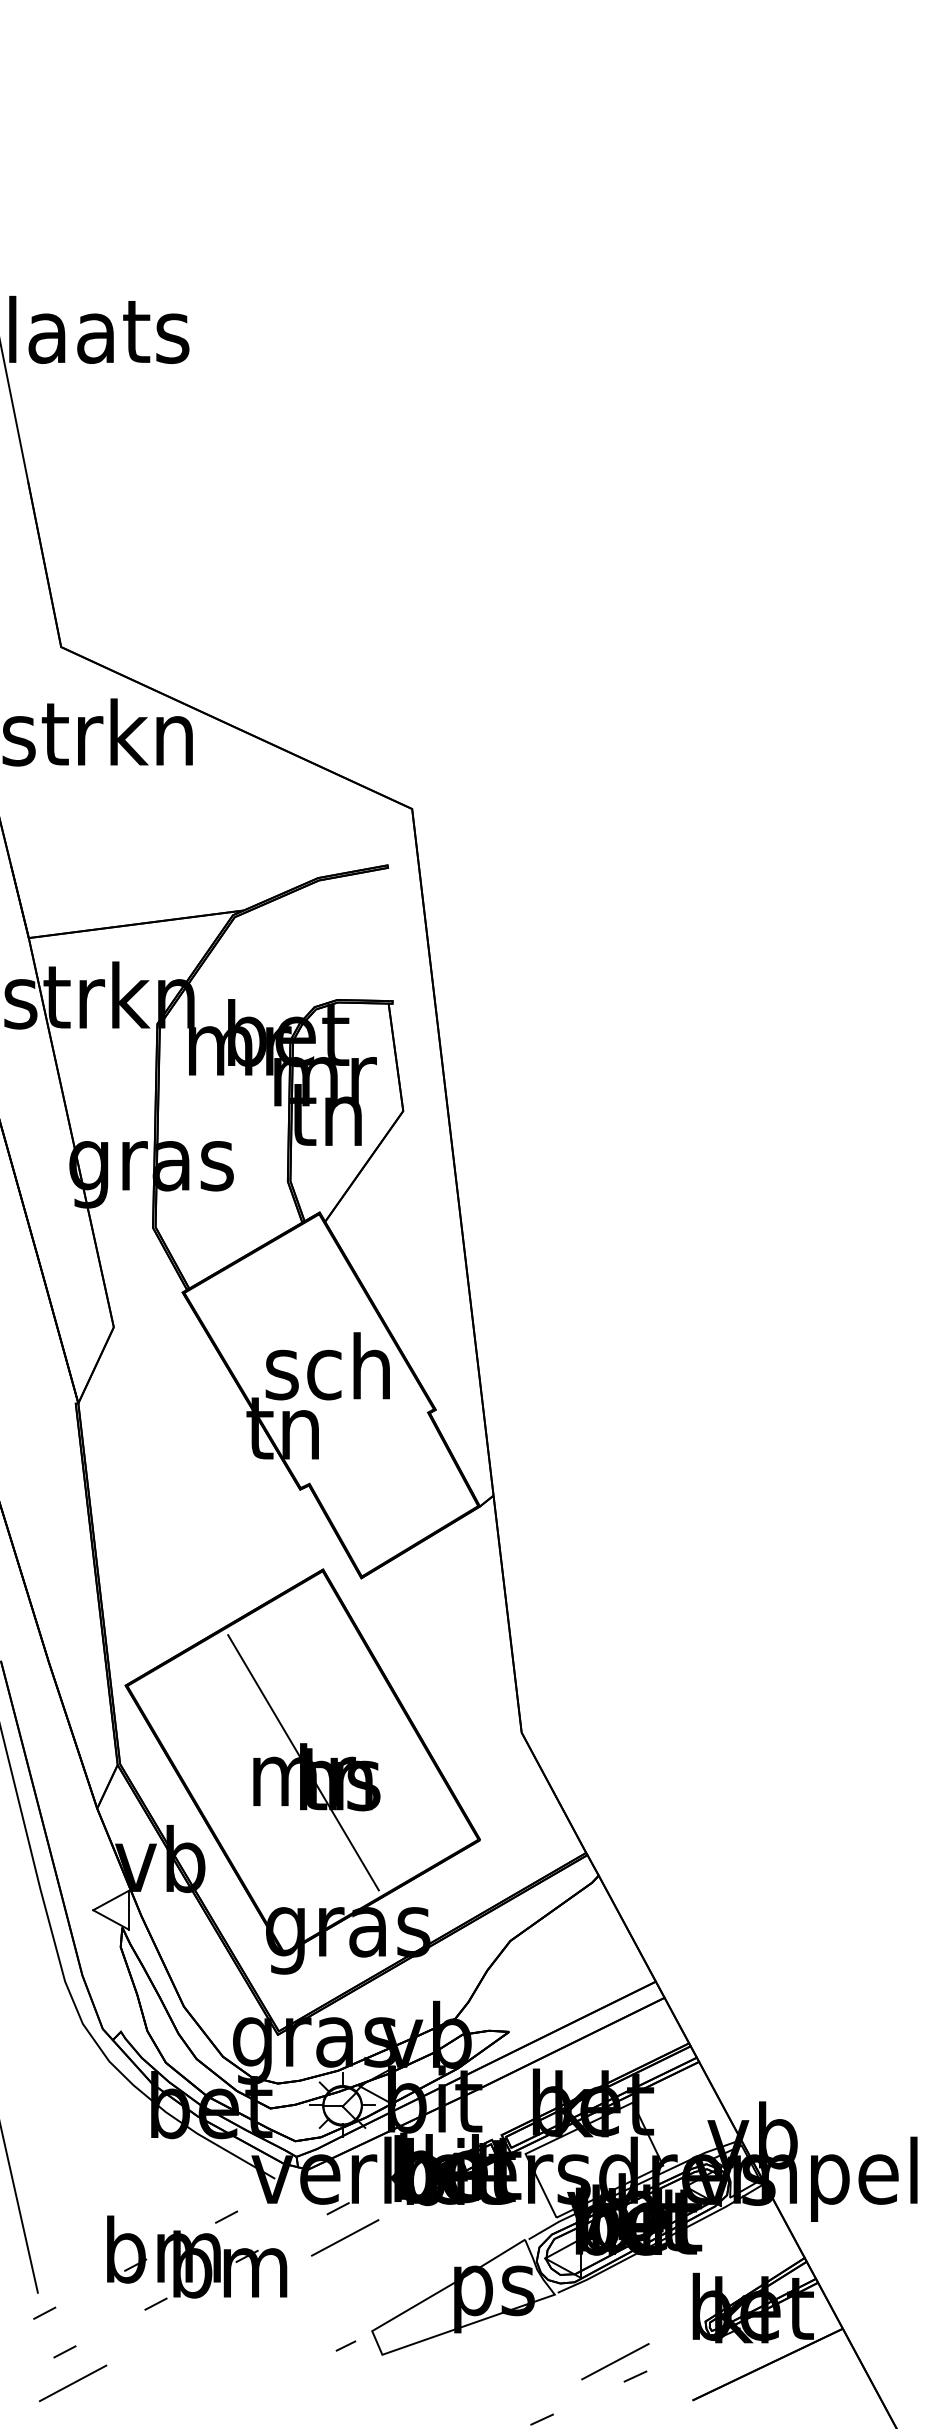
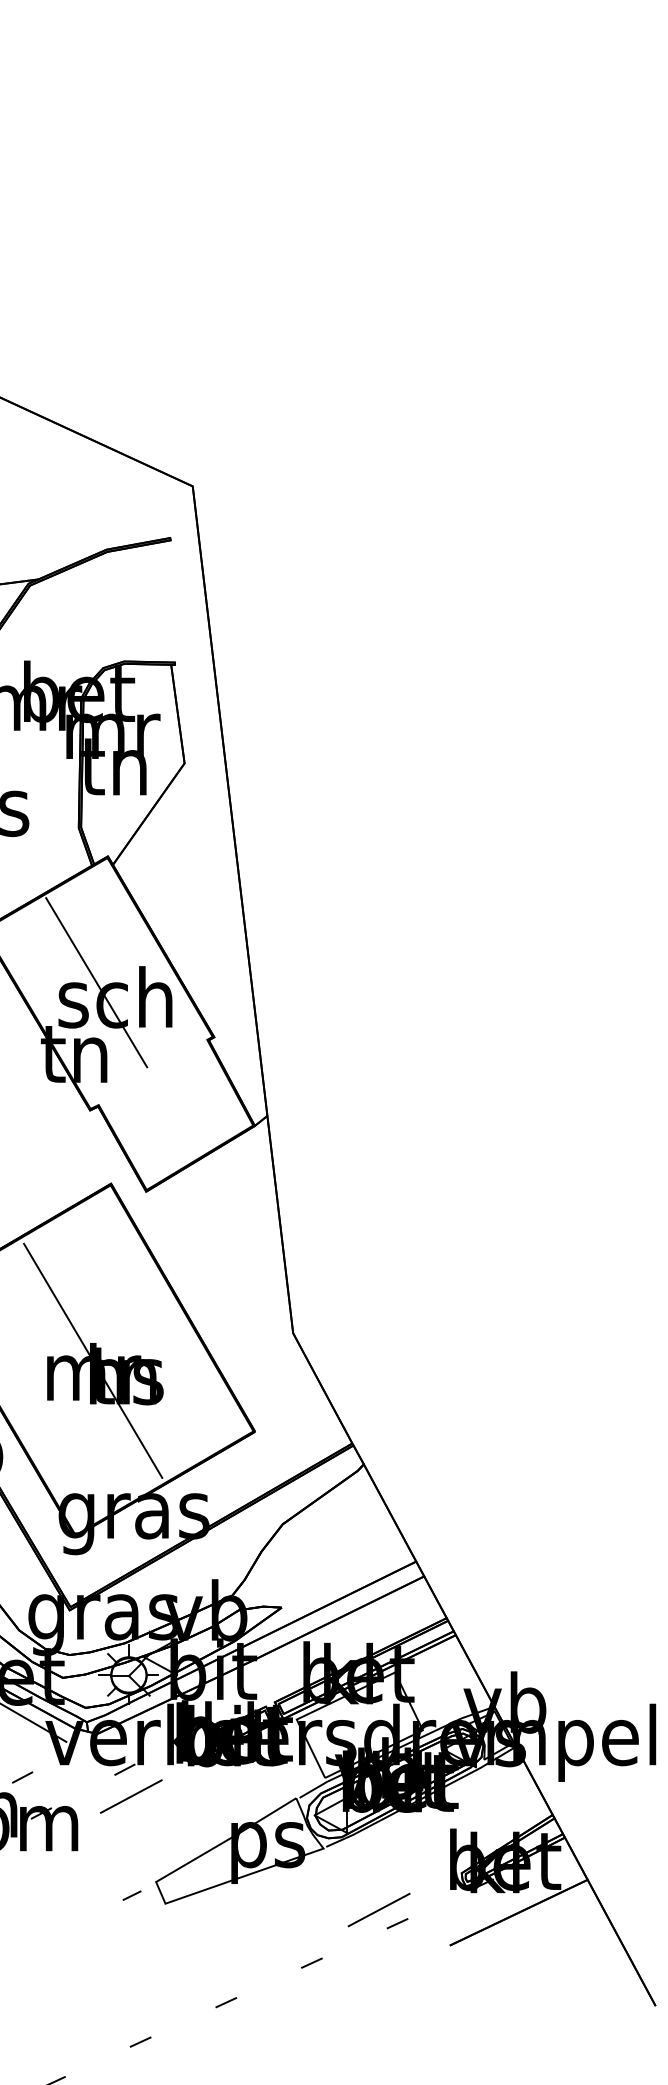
line: (307, 1350) -> (96, 982), added

